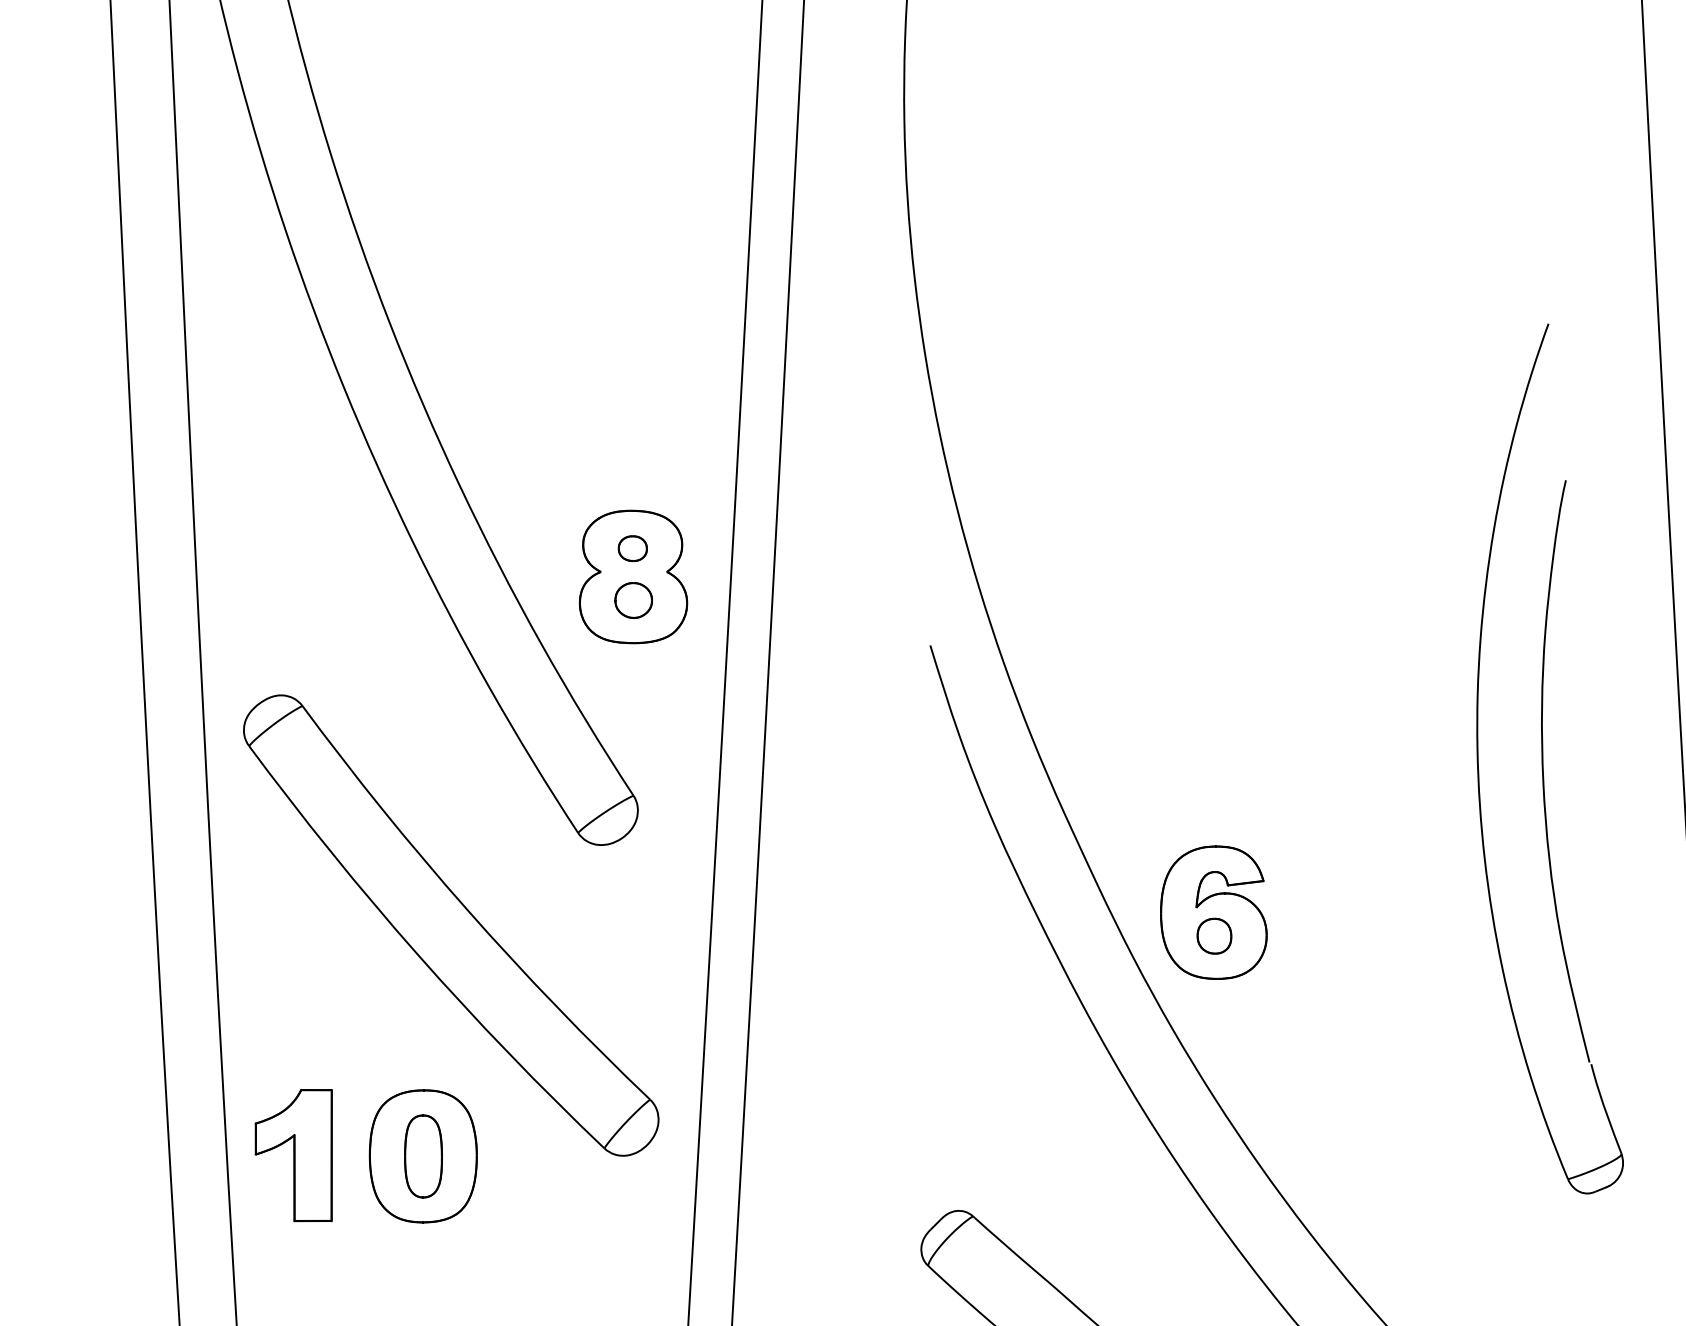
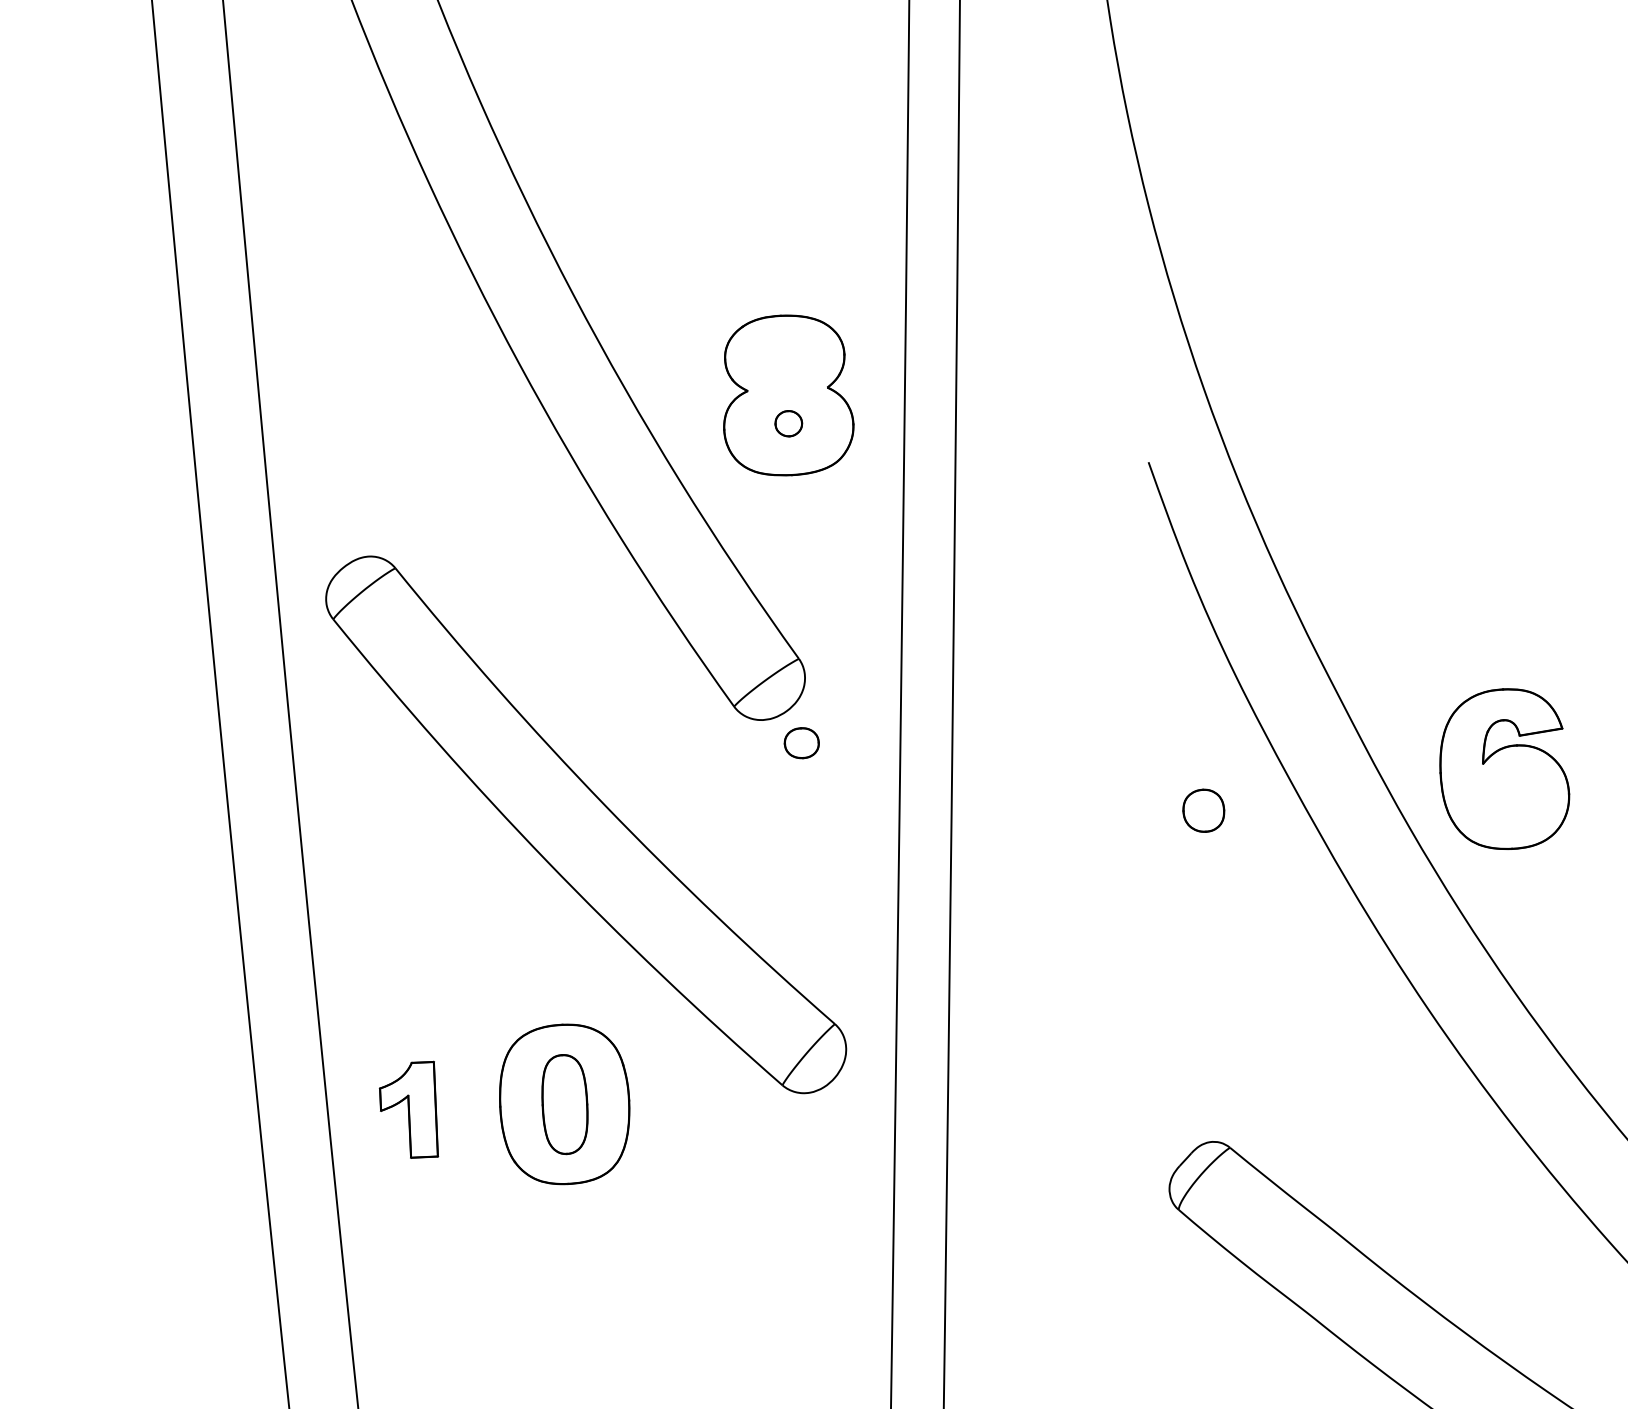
part: (632, 548) -> (801, 743), moved
part: (633, 600) -> (788, 423), size x0.6
part: (1214, 935) -> (1203, 809), moved
part: (293, 1155) -> (408, 1110), size x0.6

